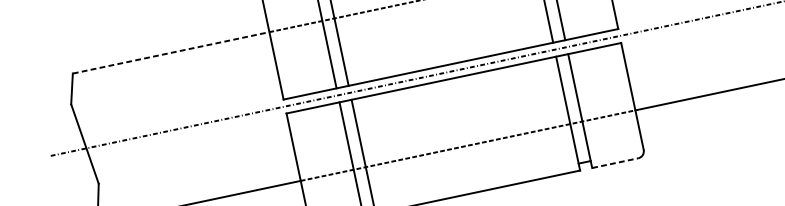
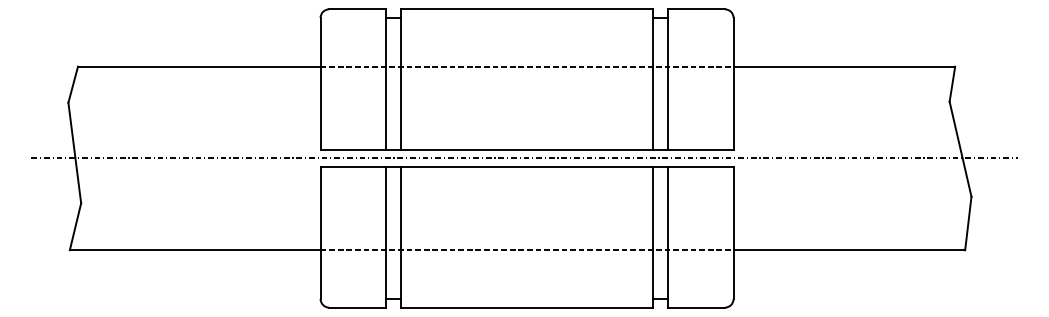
line: (171, 52) -> (199, 66), dashed -> solid
line: (615, 162) -> (697, 307), dashed -> solid

